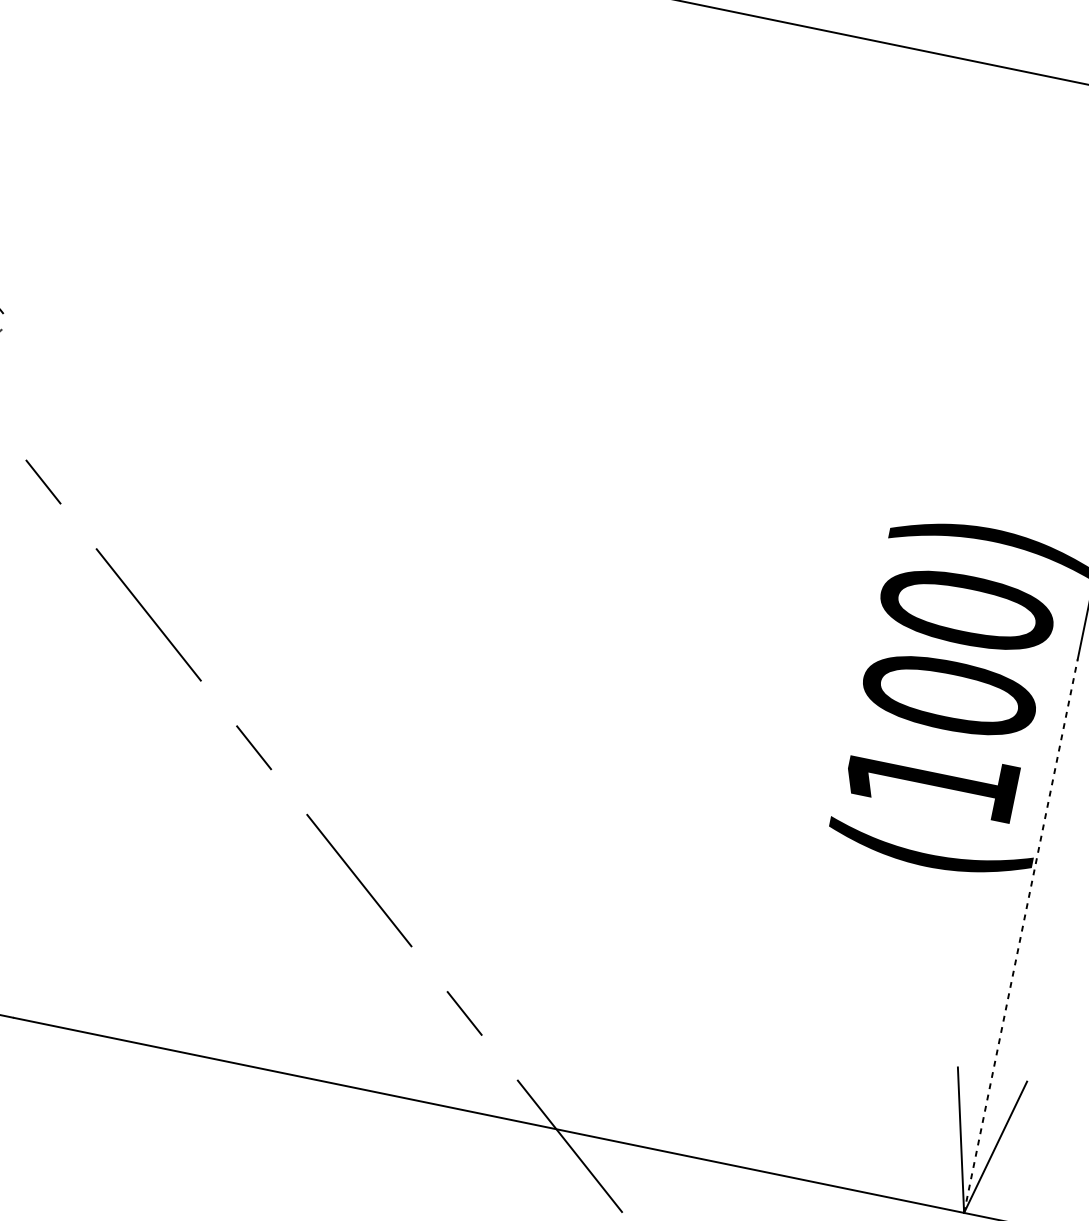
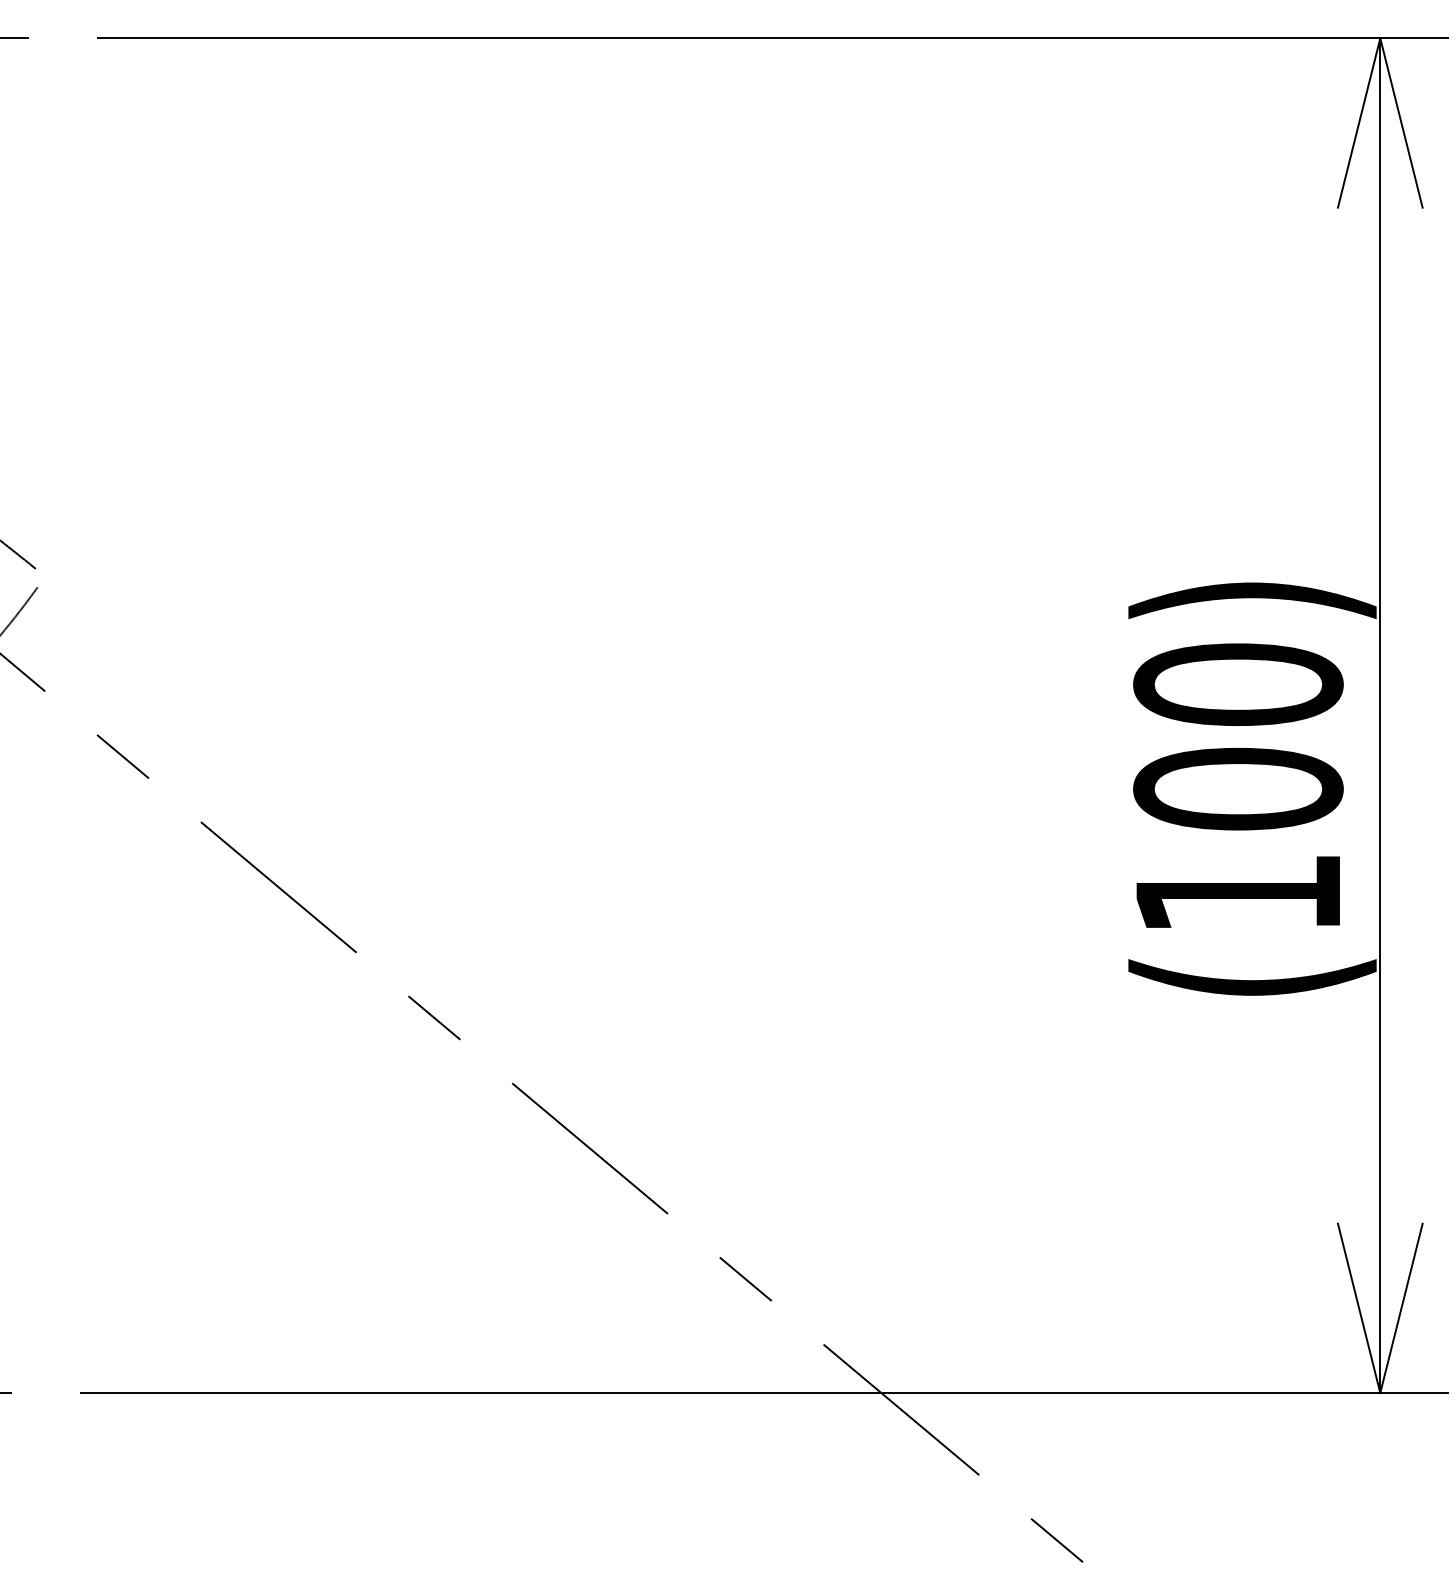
line: (1021, 936) -> (1380, 1054), dashed -> solid

